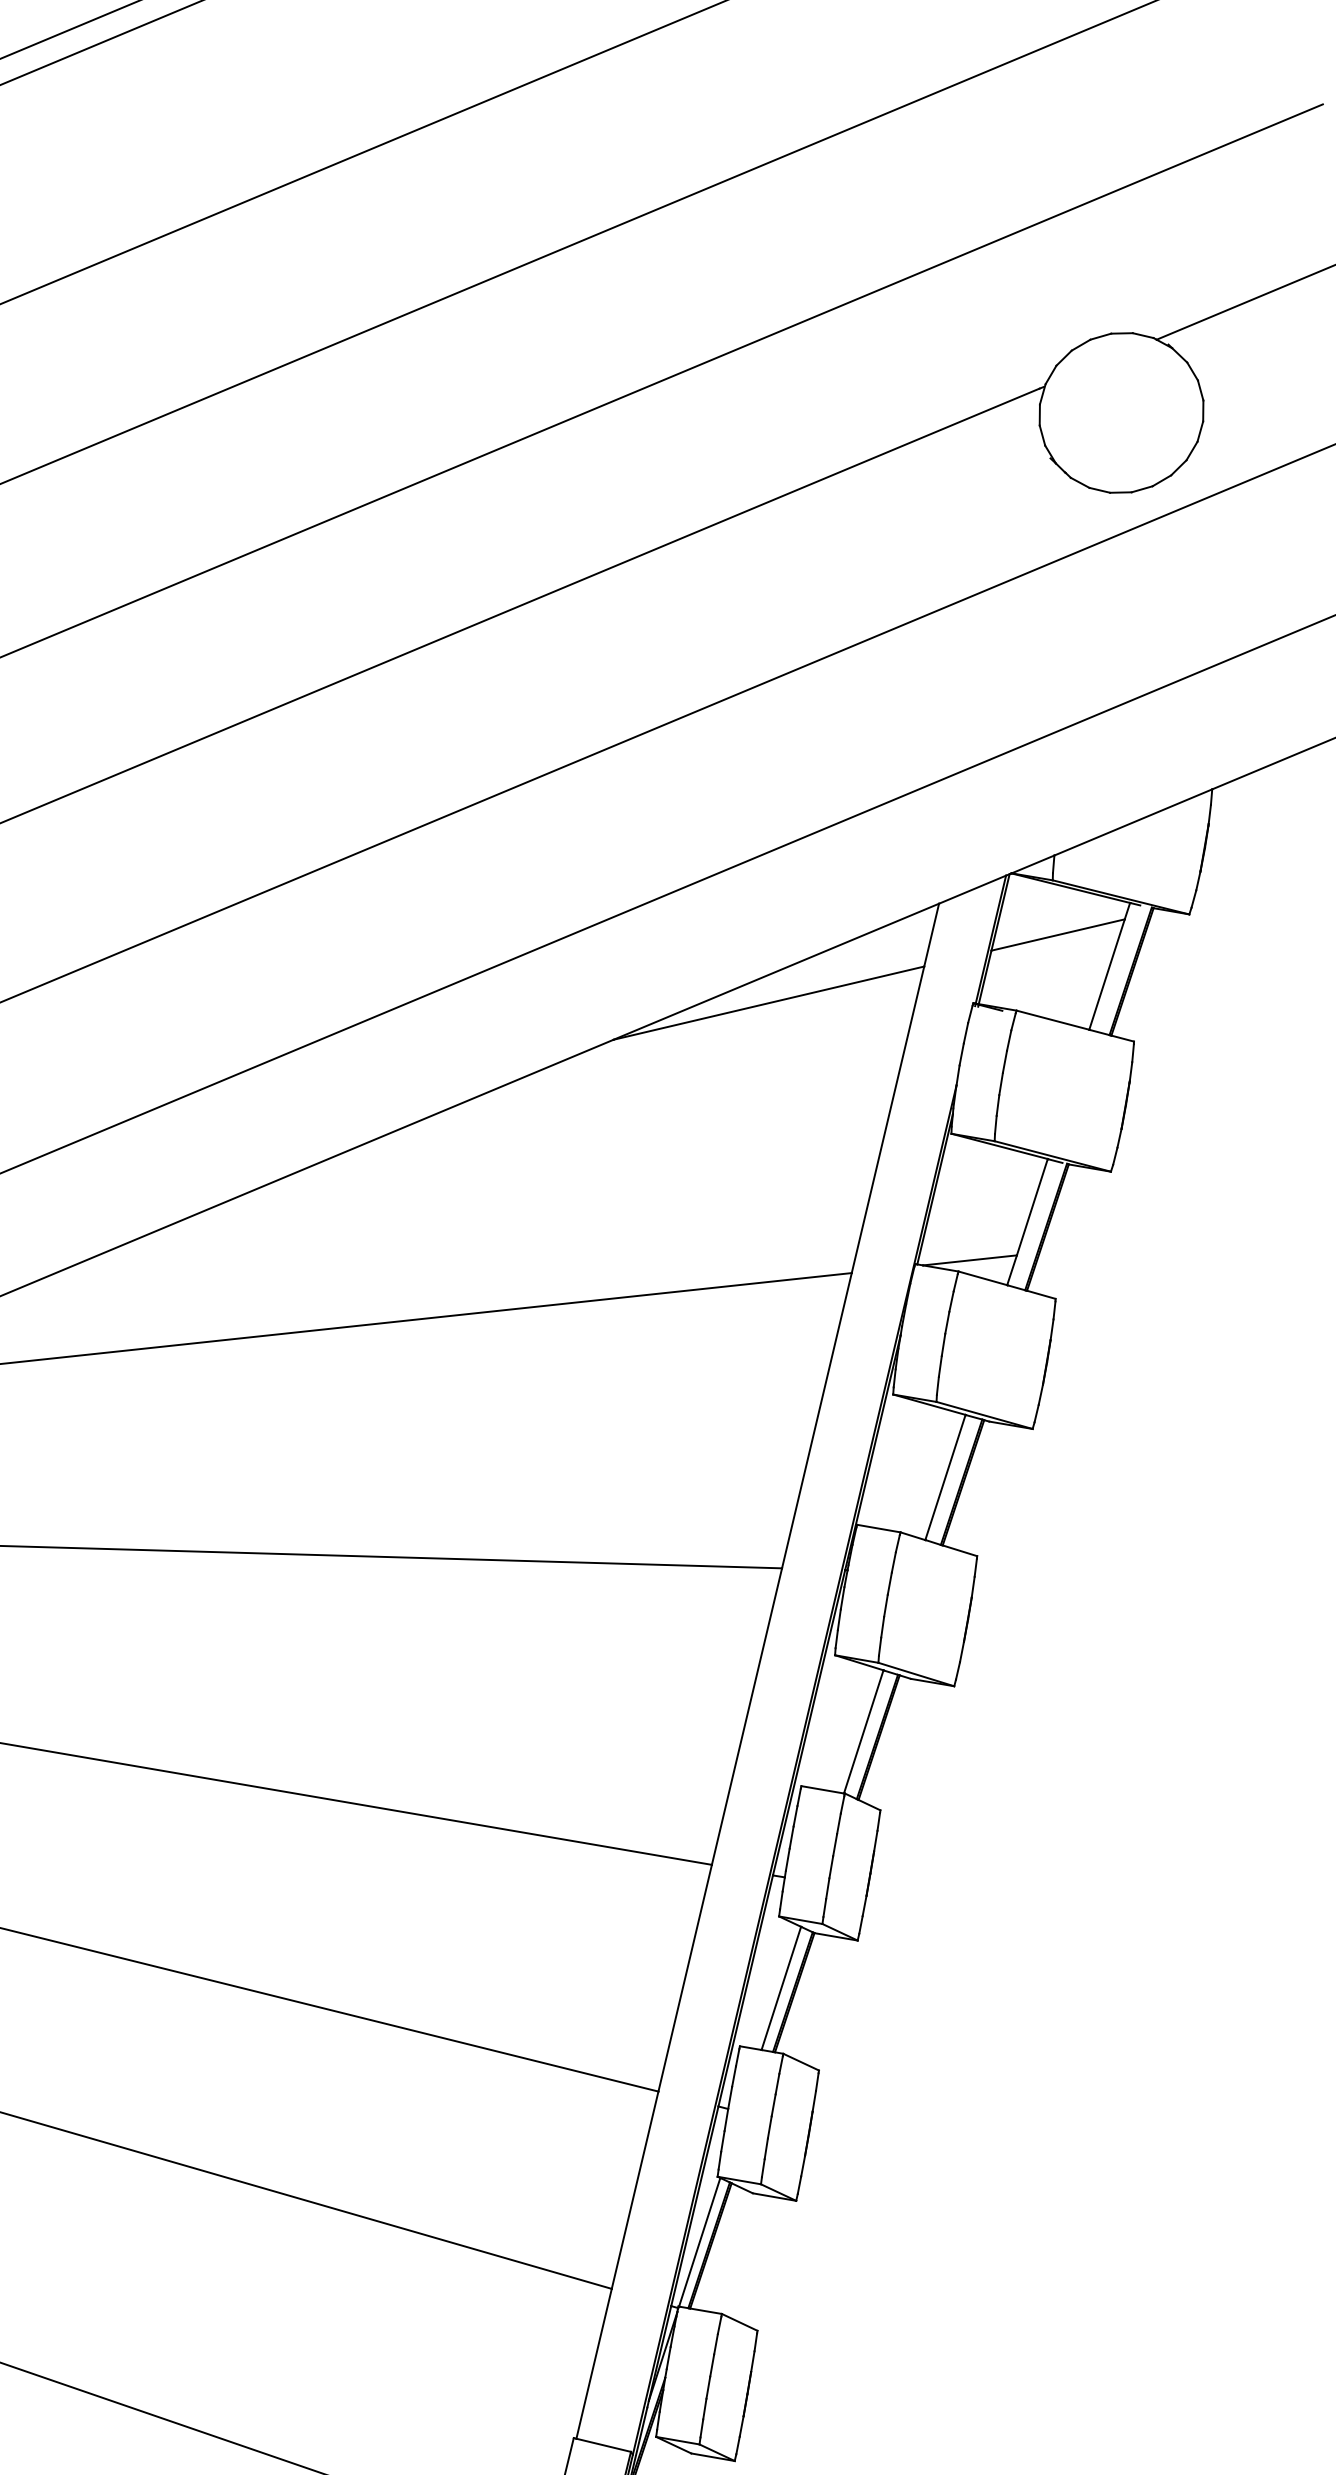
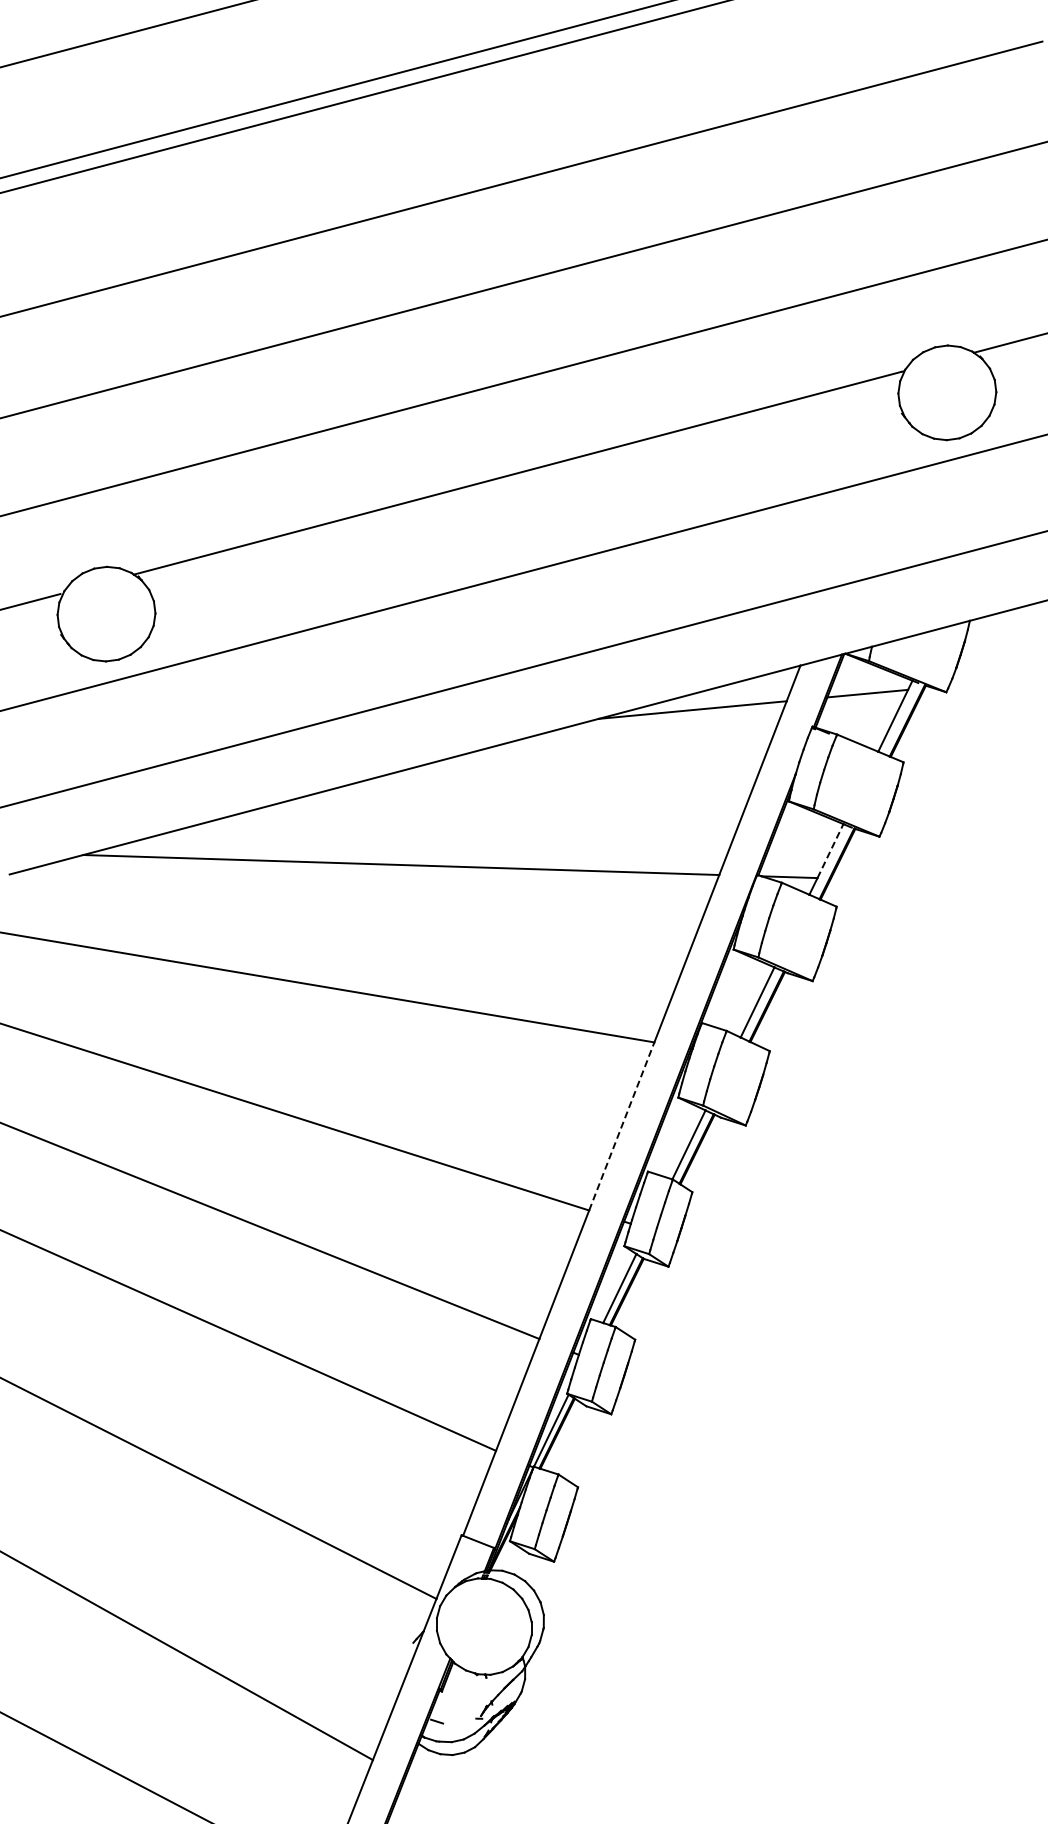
line: (1032, 1207) -> (830, 851), solid -> dashed
line: (746, 1715) -> (621, 1125), solid -> dashed

